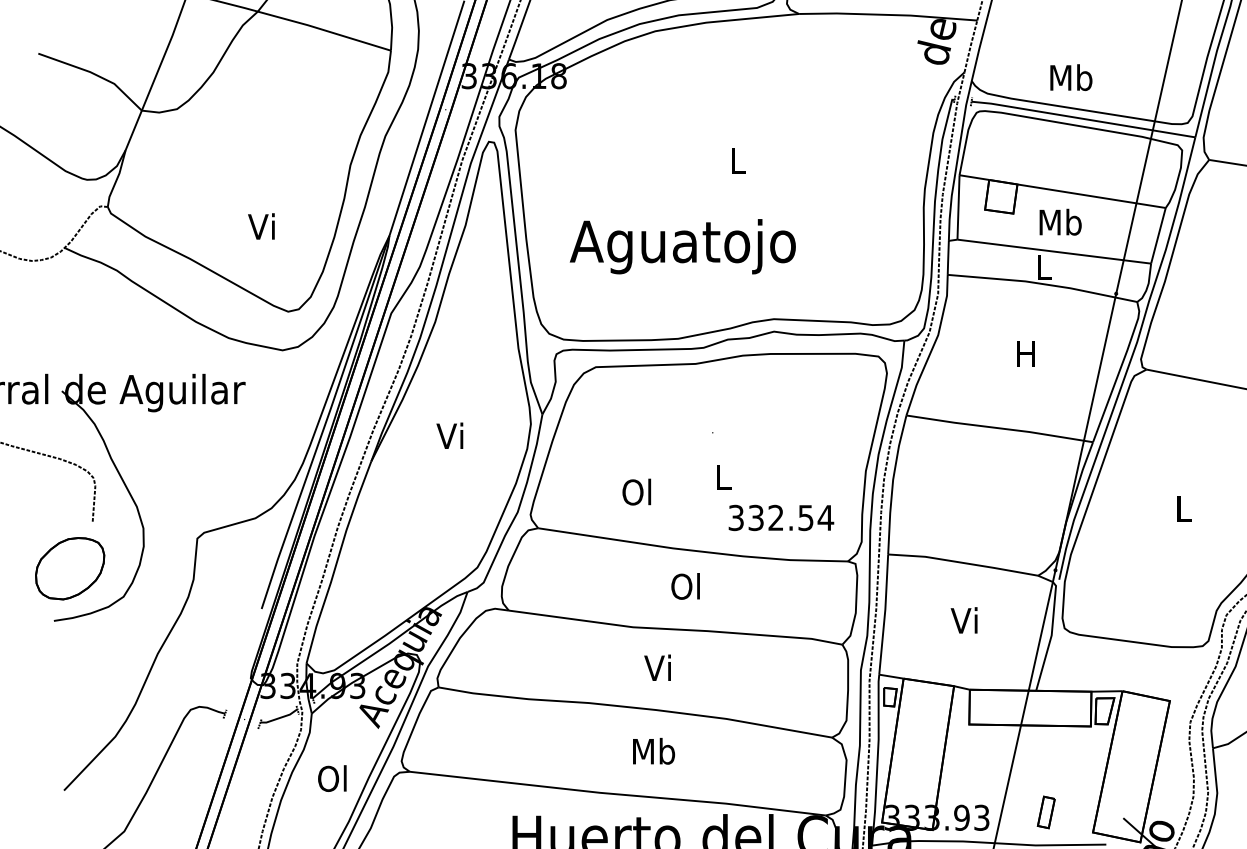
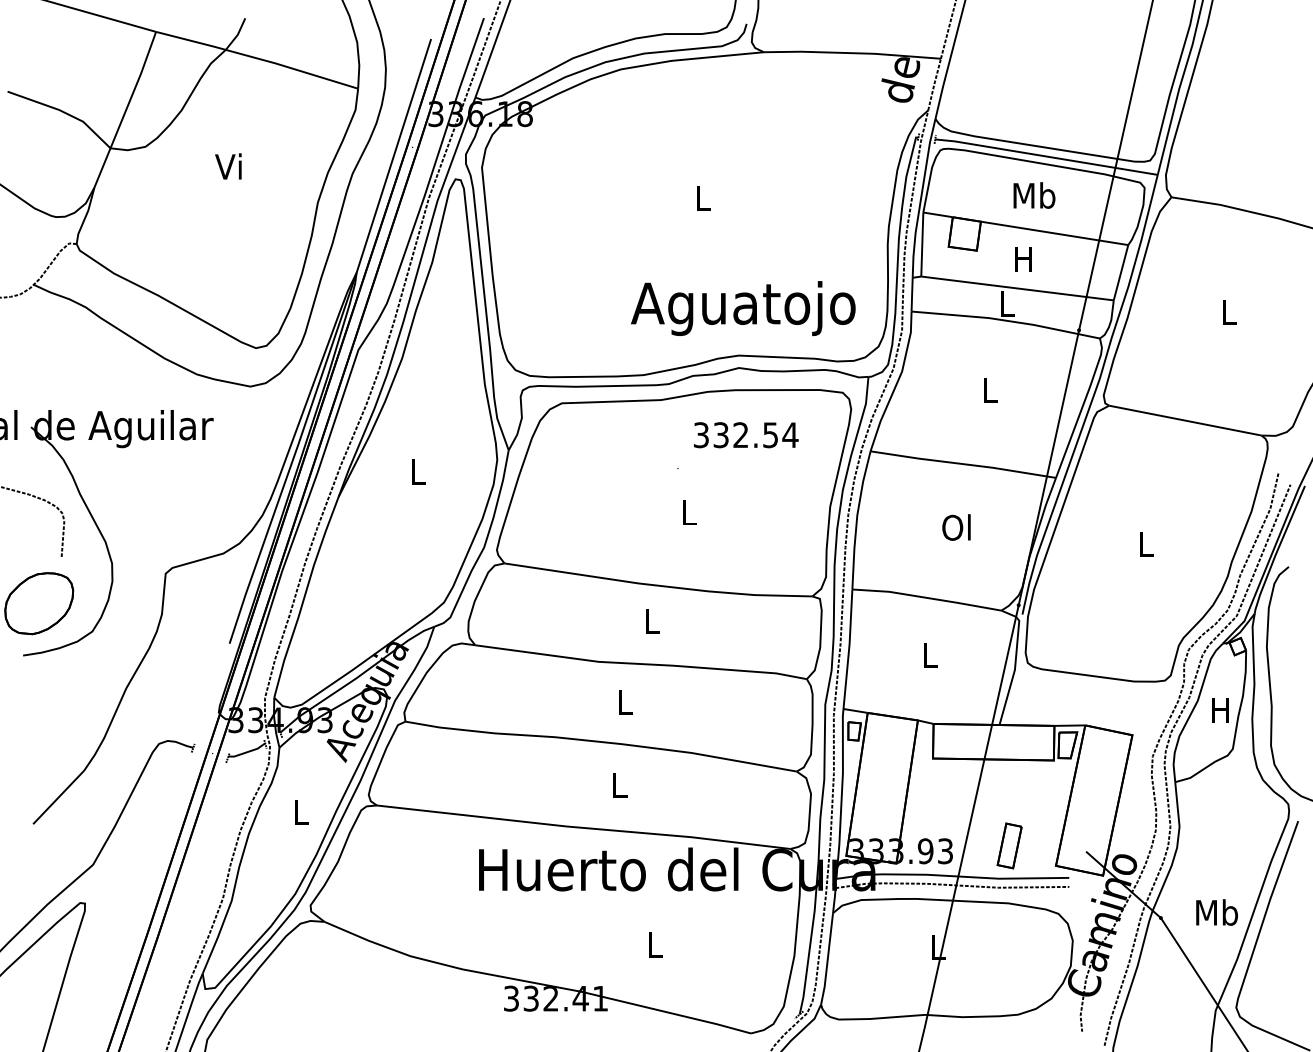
text: (1071, 77) -> (1034, 195), moved
text: (1060, 221) -> (1023, 258), Mb -> H
text: (261, 226) -> (228, 166), moved
text: (683, 246) -> (743, 308), moved
text: (1026, 354) -> (989, 390), H -> L
text: (449, 435) -> (416, 471), Vi -> L
text: (636, 492) -> (956, 527), moved
text: (781, 518) -> (746, 435), moved
text: (685, 586) -> (650, 621), Ol -> L
text: (963, 619) -> (927, 654), Vi -> L
text: (656, 668) -> (622, 702), Vi -> L
text: (653, 750) -> (619, 784), Mb -> L
text: (331, 778) -> (299, 812), Ol -> L
part: (1046, 812) -> (1009, 845), size x1.43

